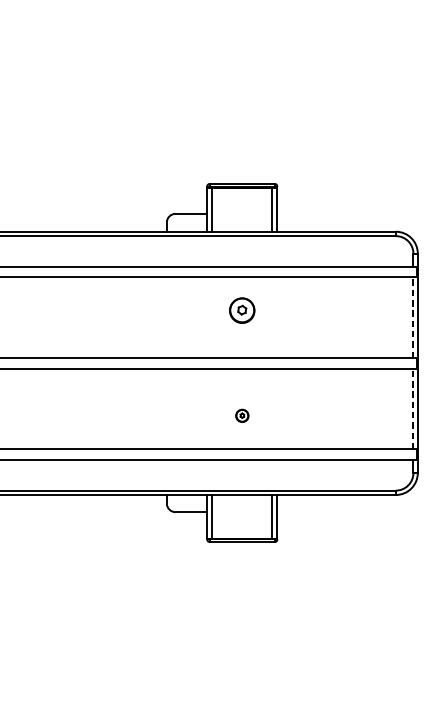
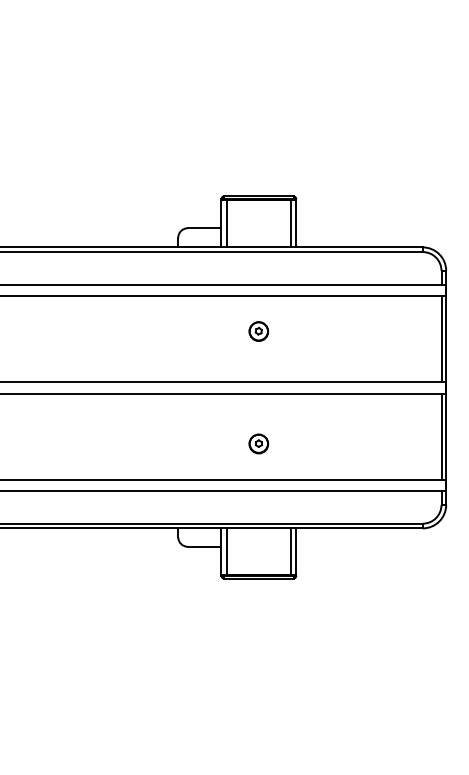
part: (241, 310) -> (258, 331), size x0.71
line: (413, 317) -> (441, 338), dashed -> solid
line: (413, 408) -> (441, 436), dashed -> solid
part: (241, 415) -> (258, 443), size x1.43

